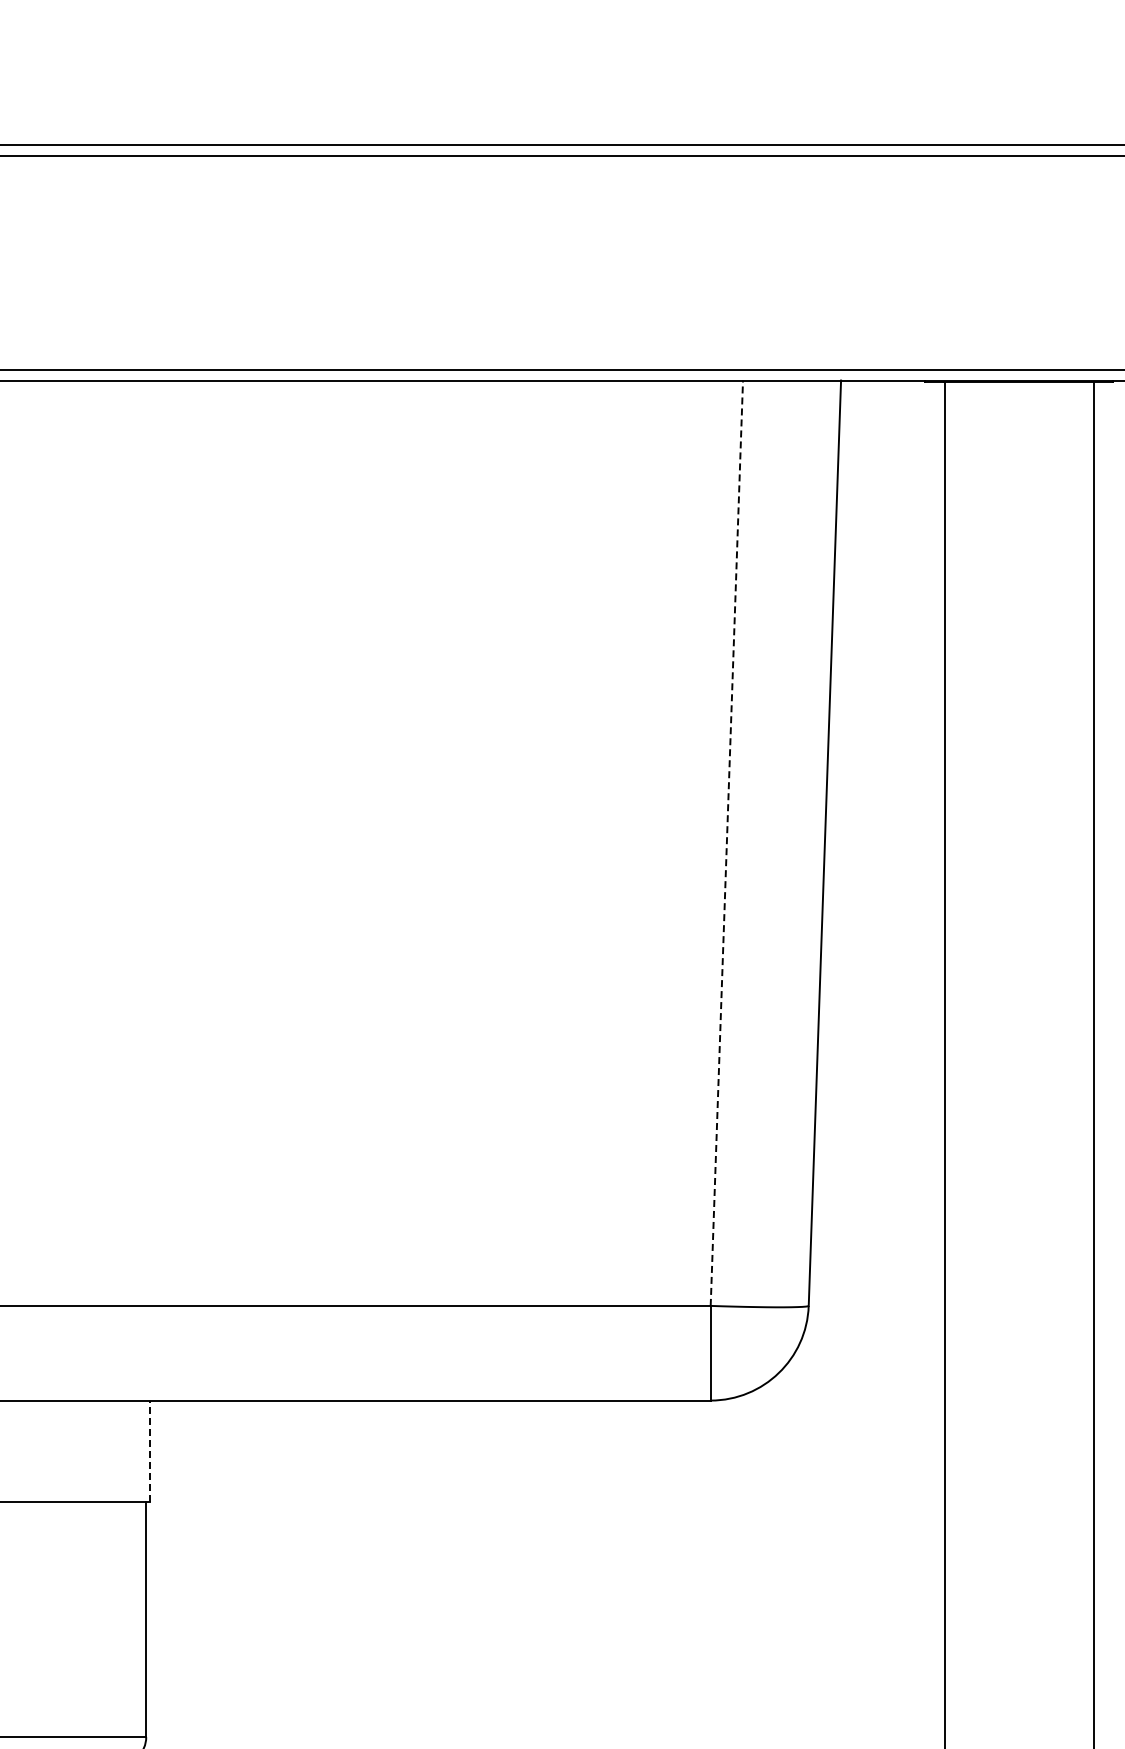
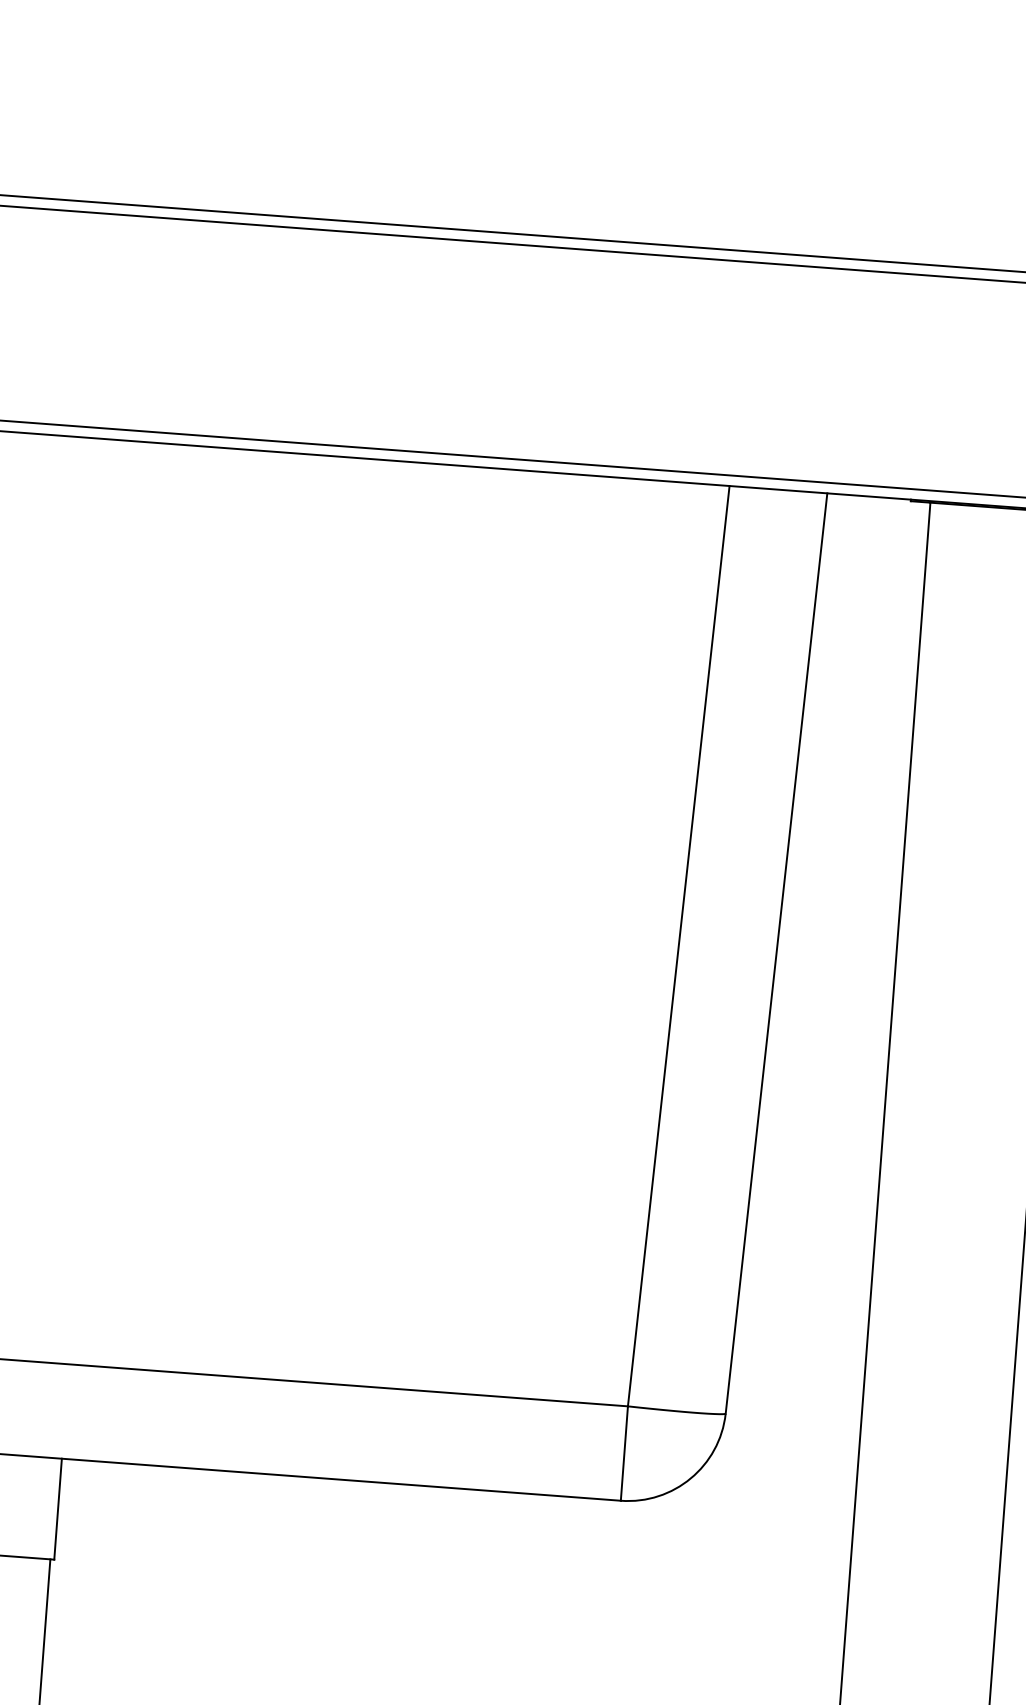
line: (726, 843) -> (678, 946), dashed -> solid
line: (150, 1451) -> (58, 1509), dashed -> solid

